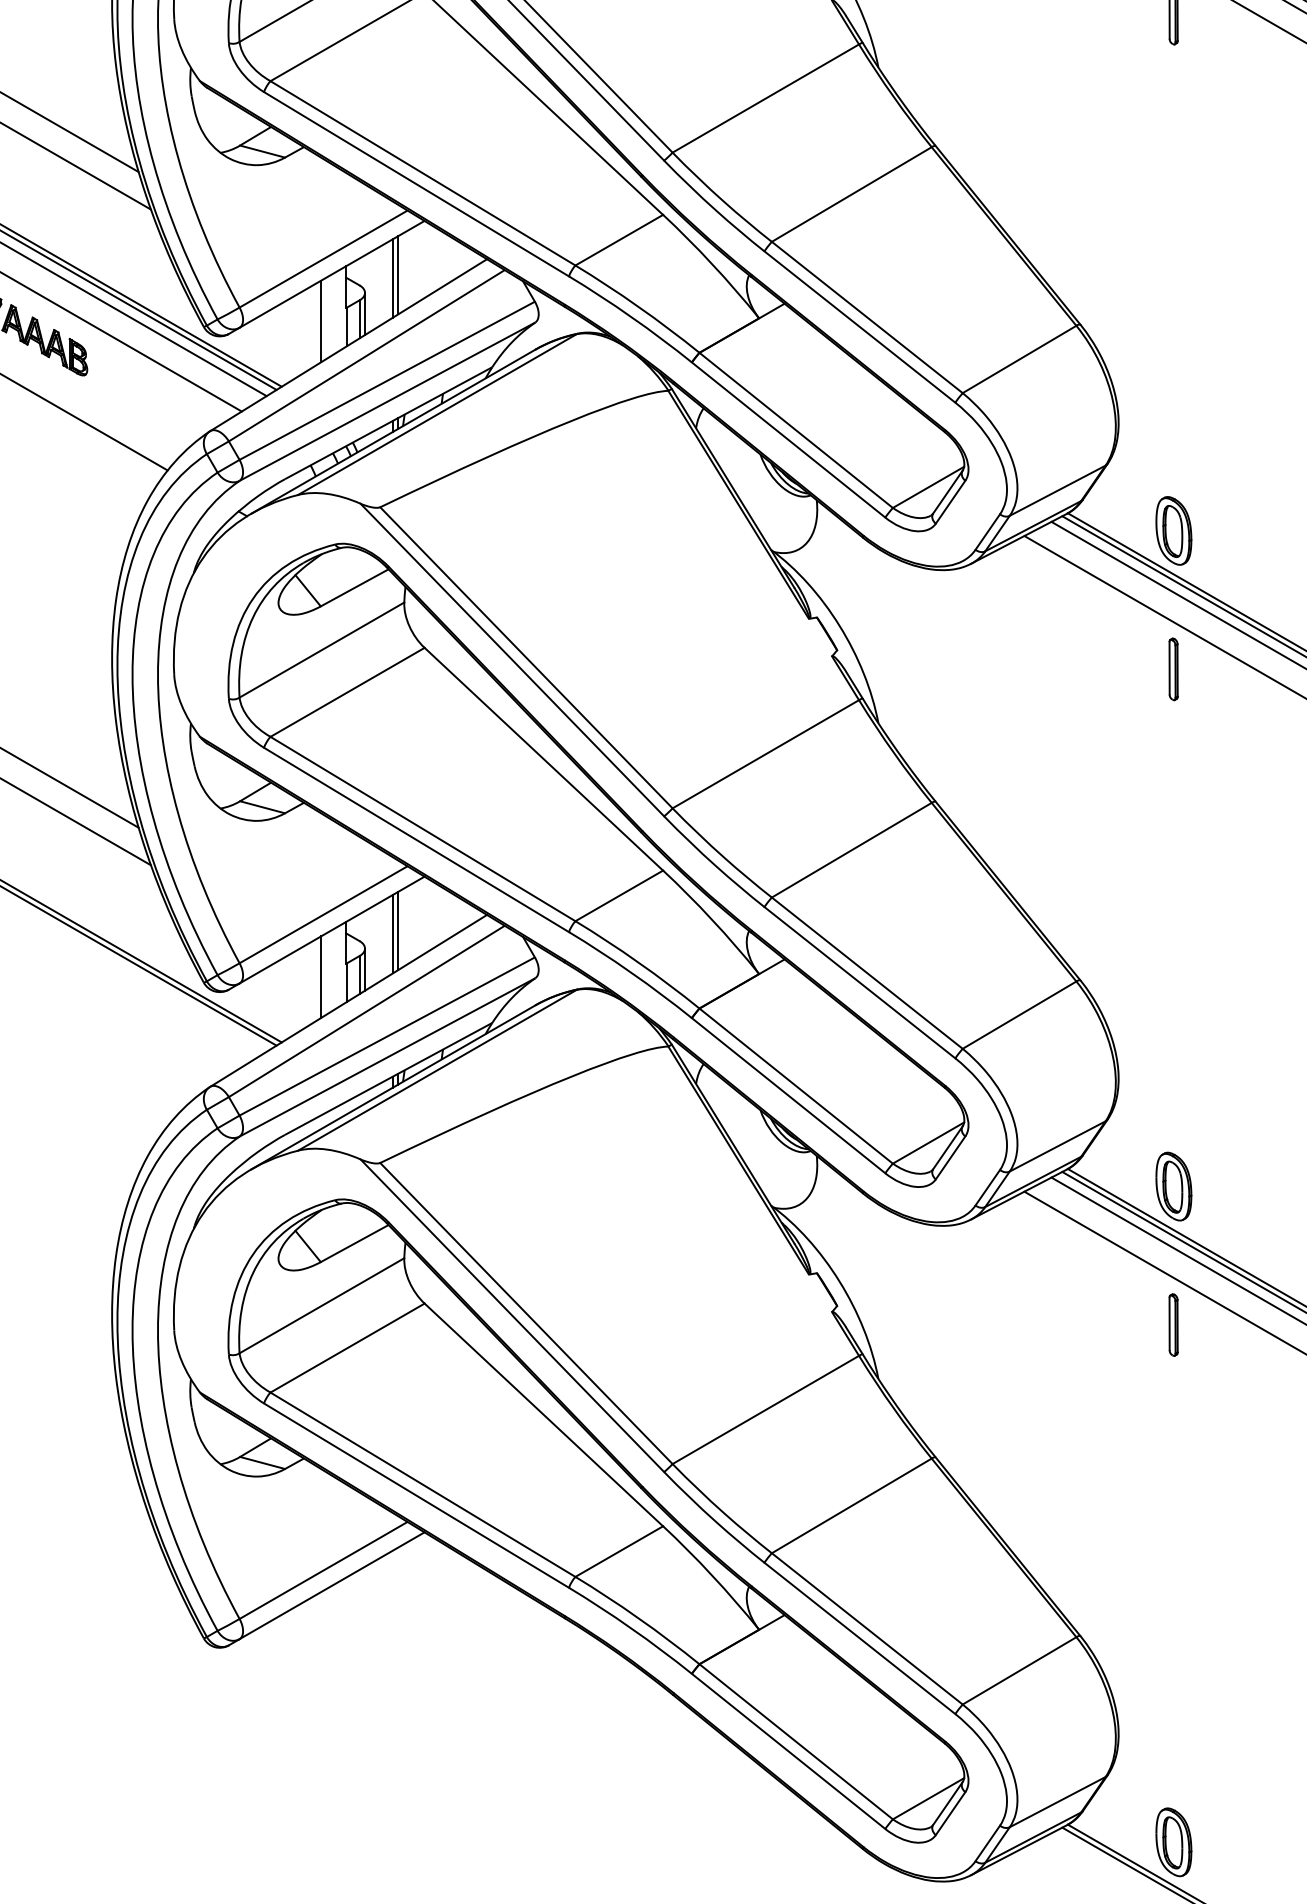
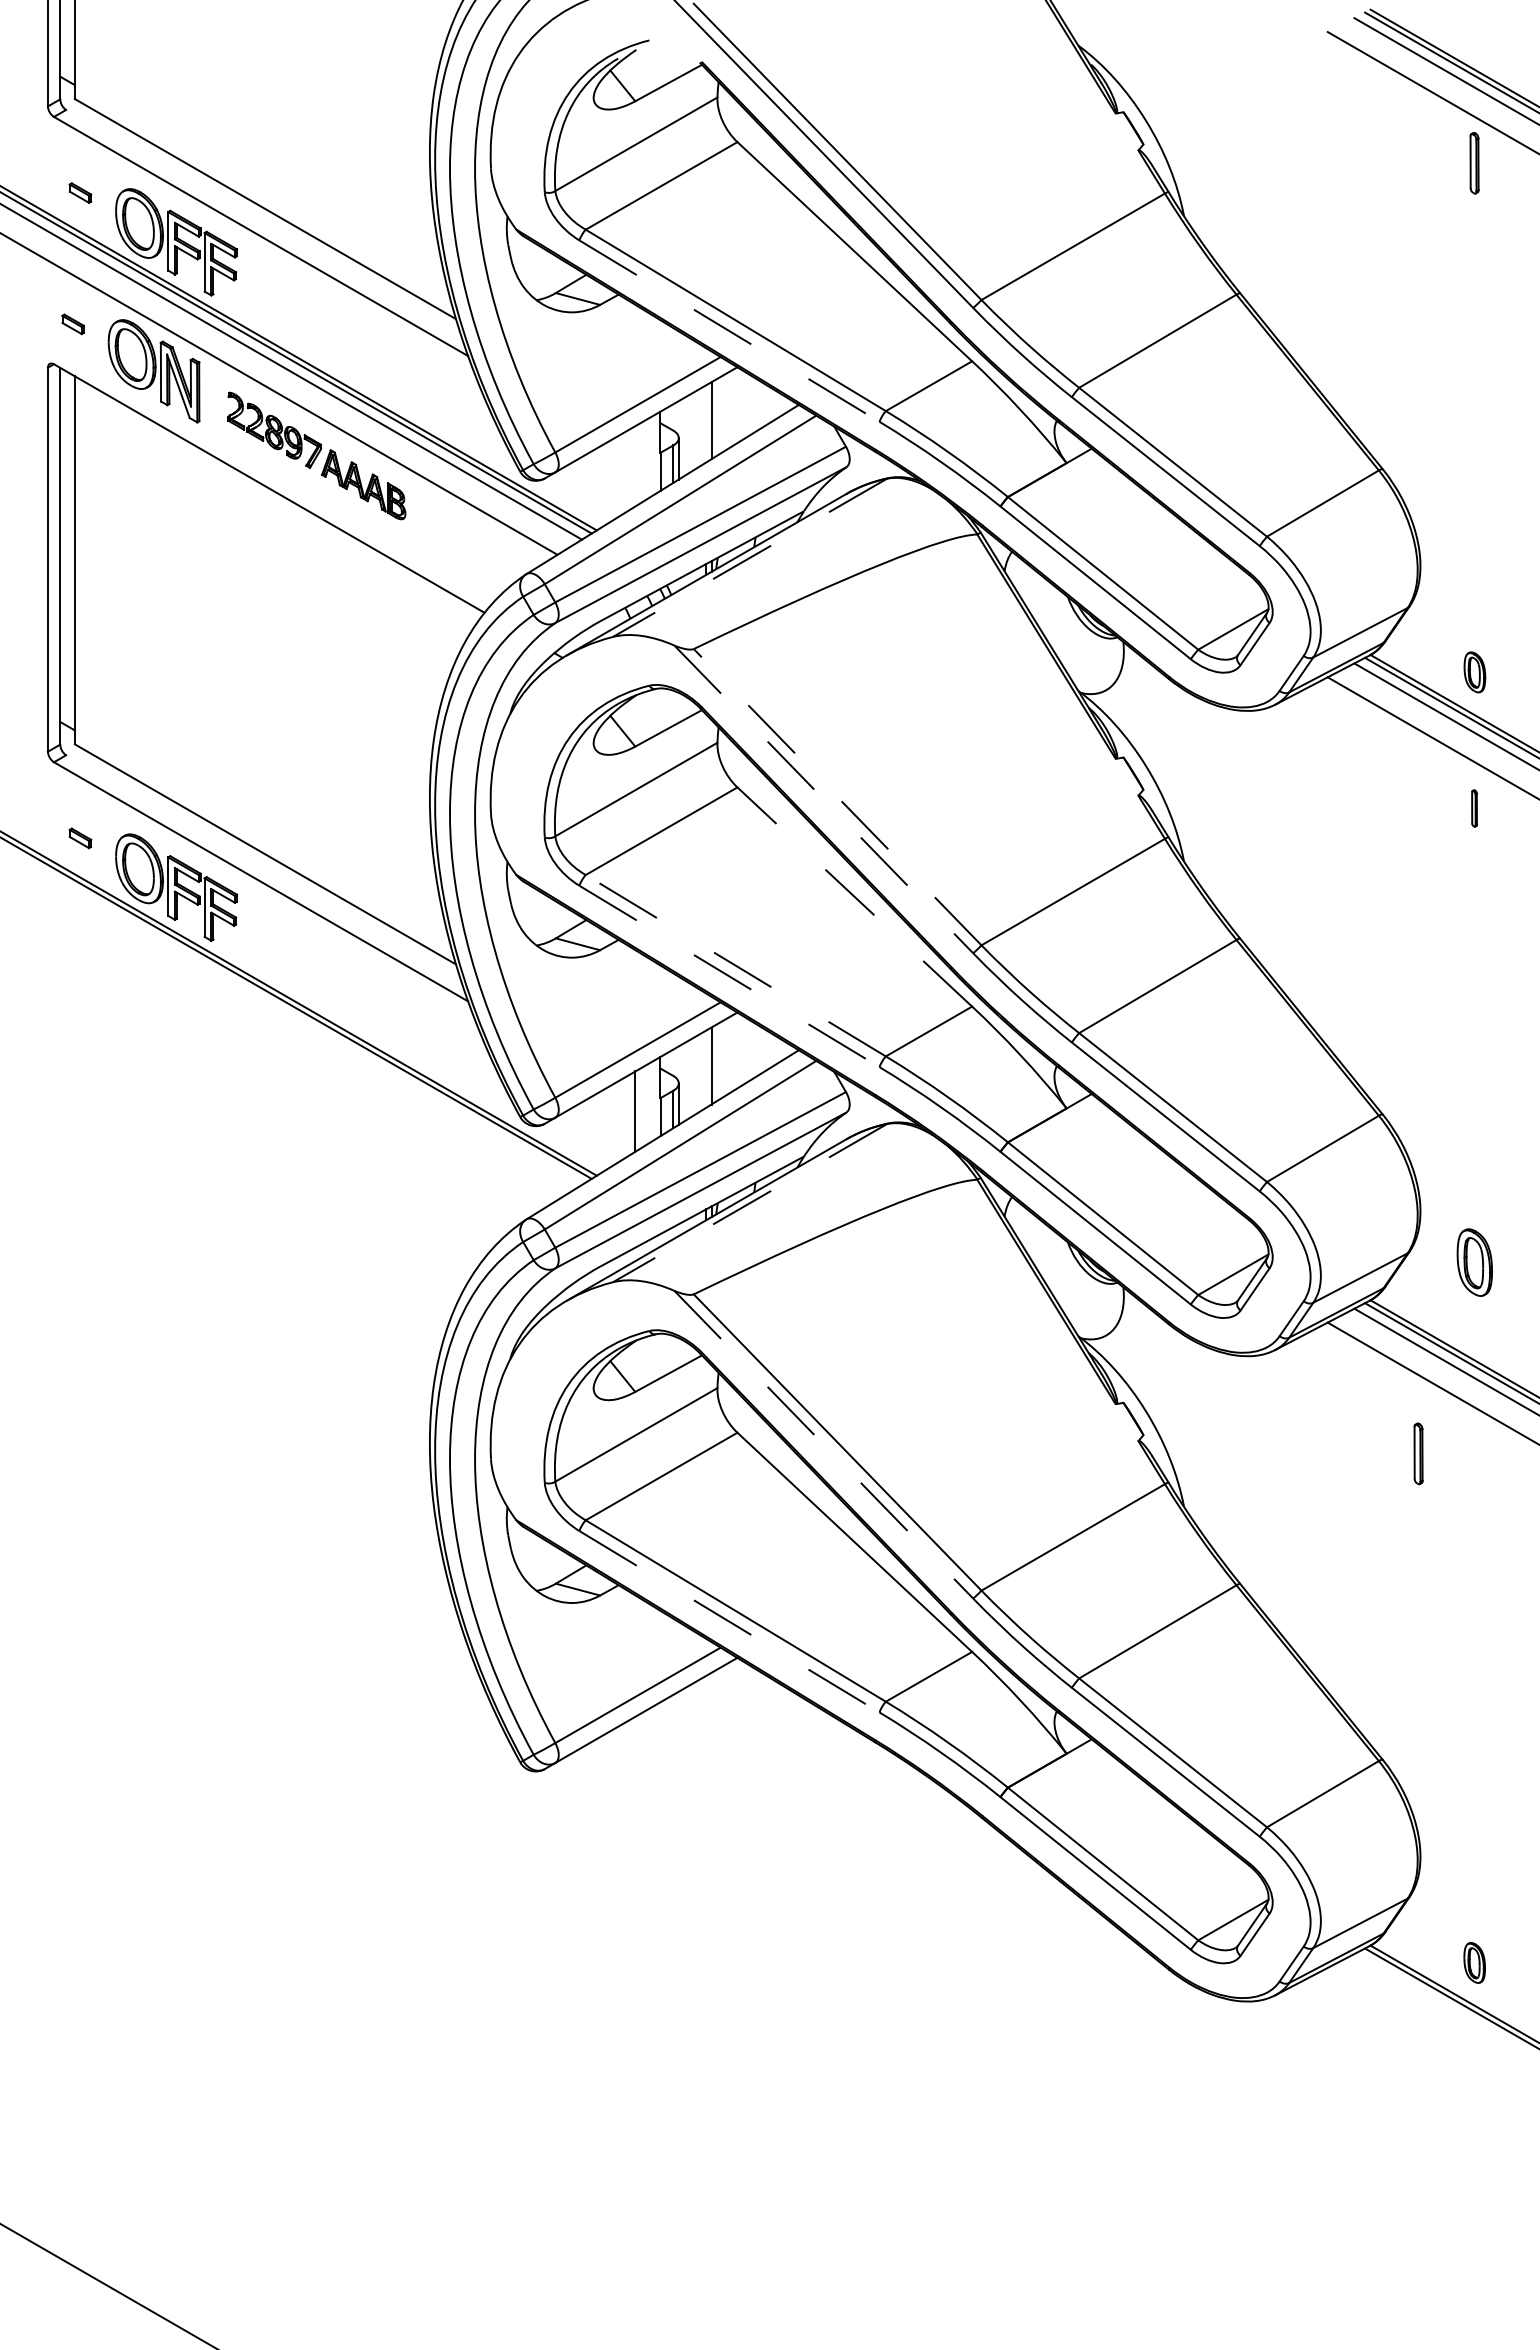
line: (416, 184) -> (729, 331), solid -> dashed
line: (393, 278) -> (706, 423), removed
line: (321, 321) -> (635, 466), removed
line: (436, 415) -> (749, 558), solid -> dashed
part: (1173, 531) -> (1474, 672), size x0.6
line: (526, 658) -> (837, 797), solid -> dashed
line: (513, 660) -> (824, 799), solid -> dashed
part: (1173, 669) -> (1474, 808), size x0.6
line: (543, 759) -> (854, 897), solid -> dashed
line: (422, 828) -> (735, 965), solid -> dashed
line: (416, 840) -> (729, 976), solid -> dashed
line: (393, 933) -> (706, 1068), removed
line: (436, 1070) -> (749, 1203), solid -> dashed
part: (1173, 1186) -> (1474, 1262), moved
line: (513, 1316) -> (824, 1445), solid -> dashed
part: (1173, 1324) -> (1418, 1453), moved
line: (416, 1496) -> (729, 1622), solid -> dashed
part: (1173, 1841) -> (1474, 1962), size x0.6

